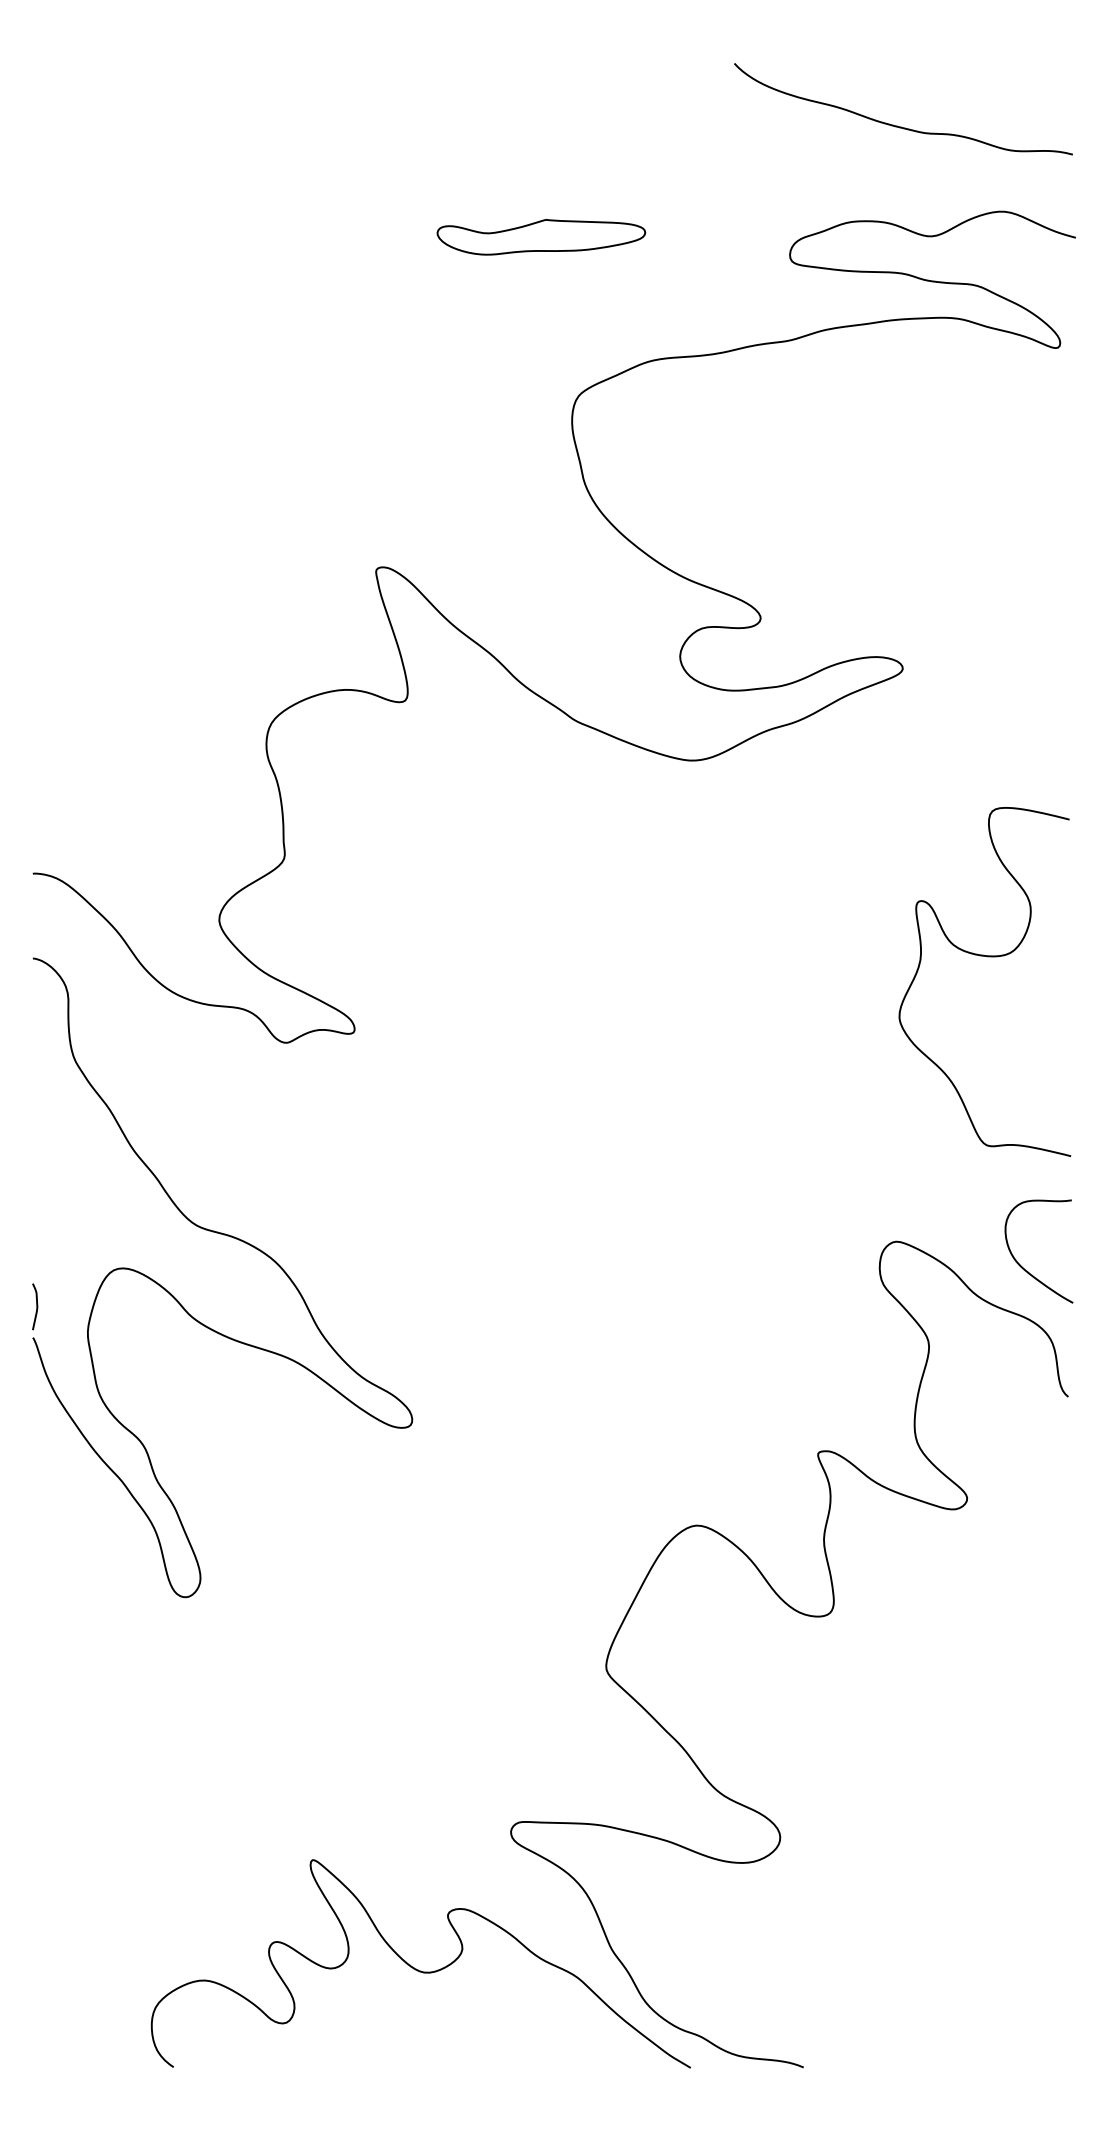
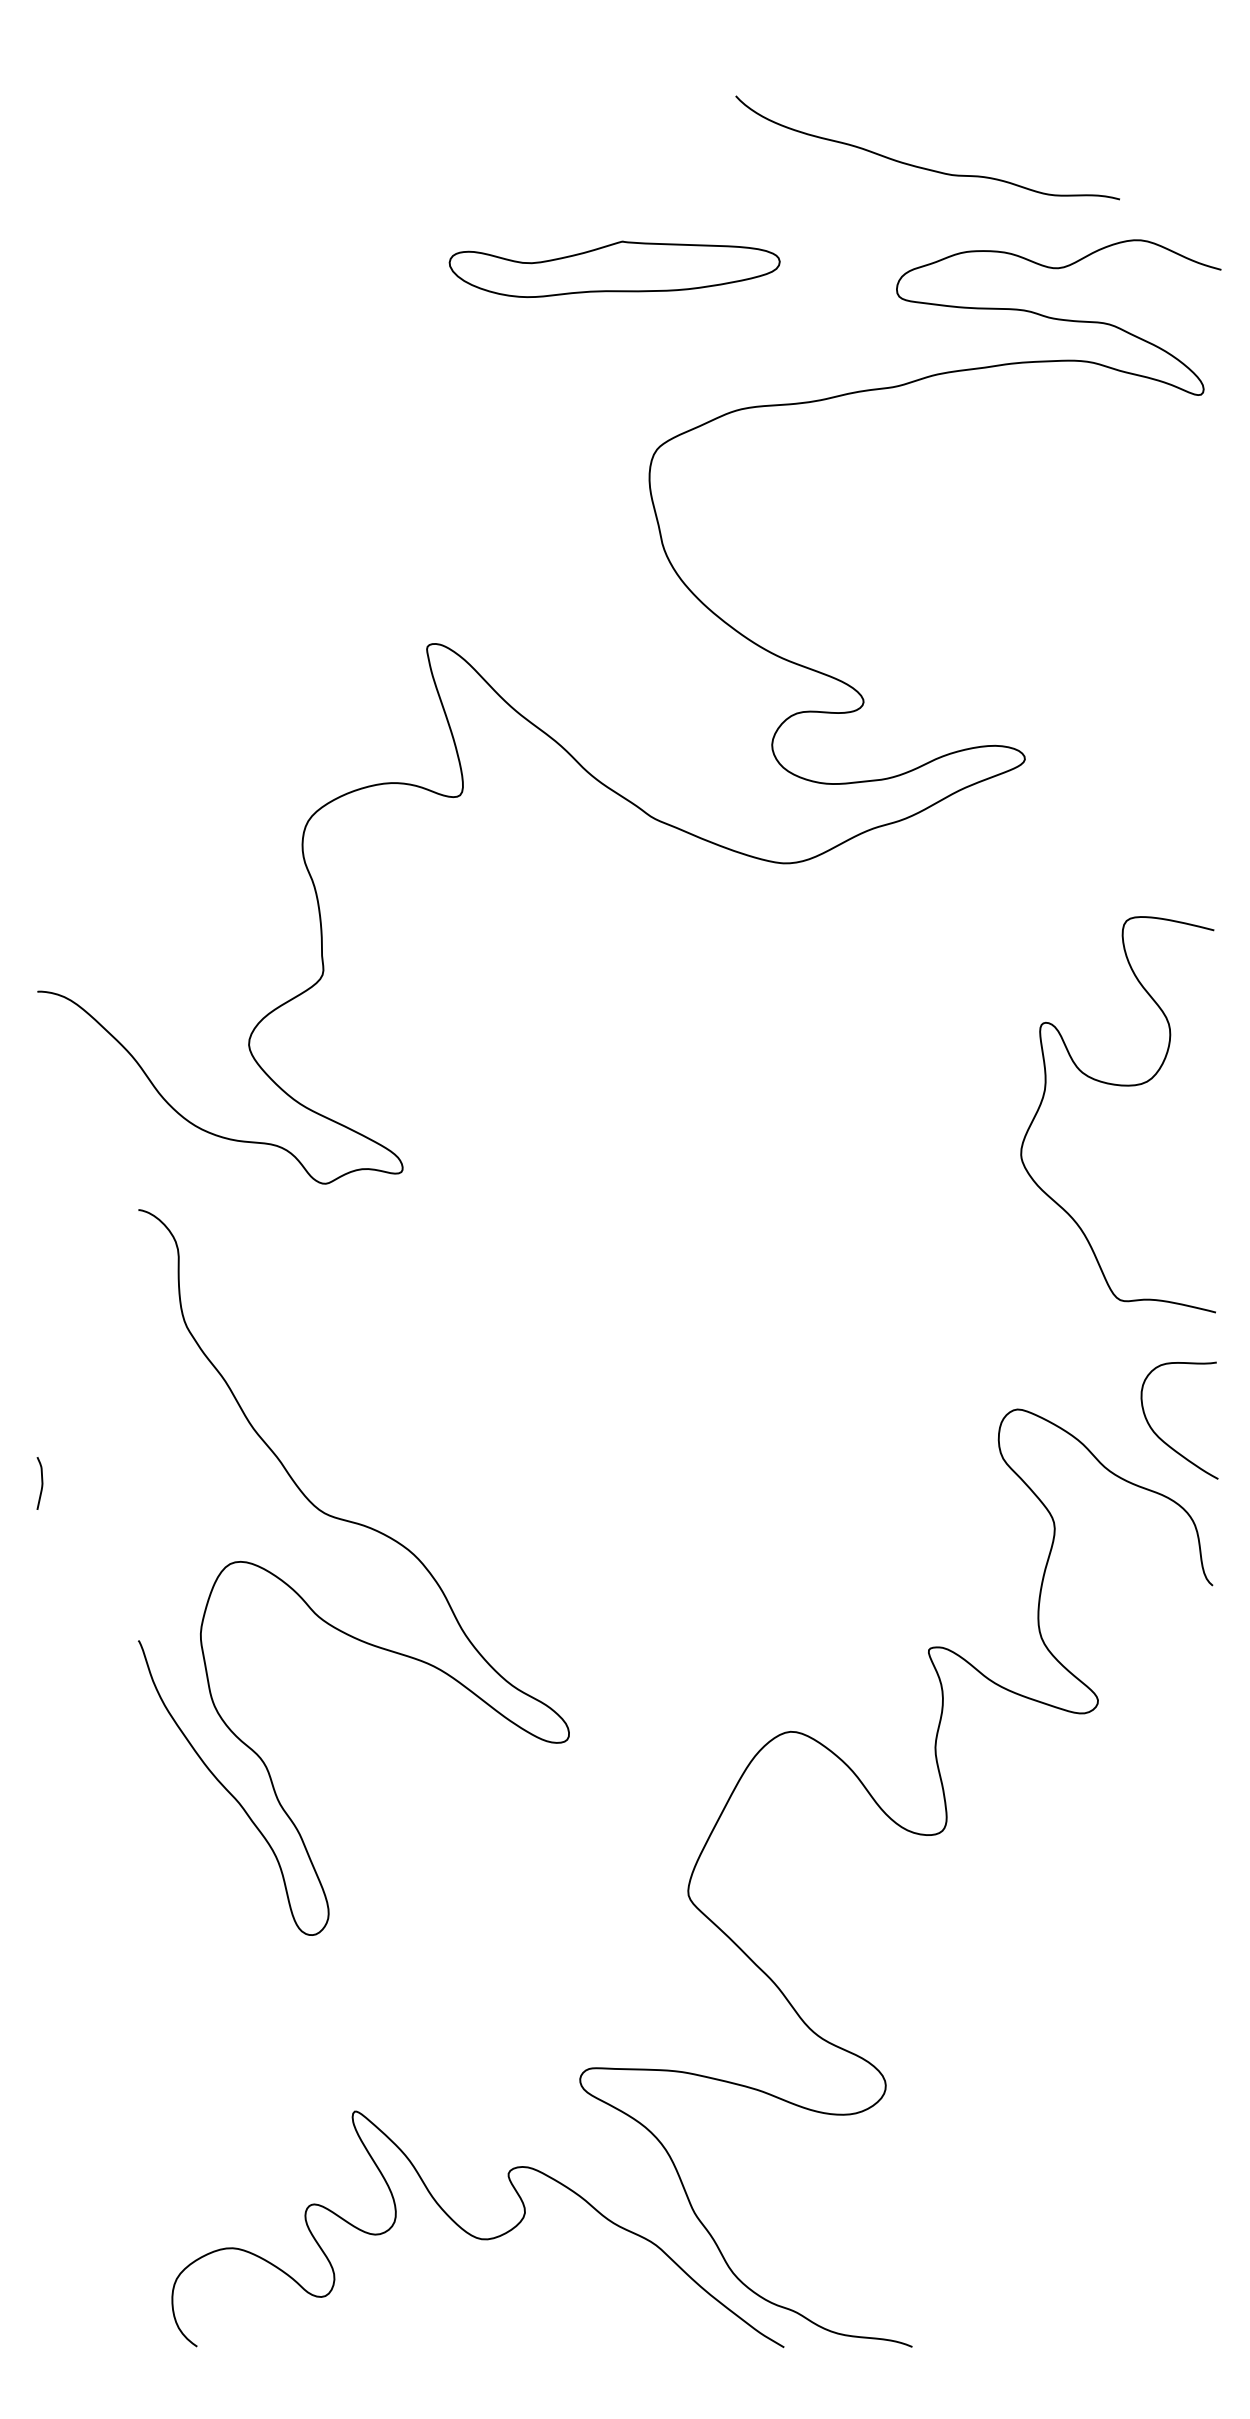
curve: (900, 126) -> (924, 167), moved
part: (541, 236) -> (614, 268), size x1.4
part: (237, 1239) -> (370, 1529), moved

